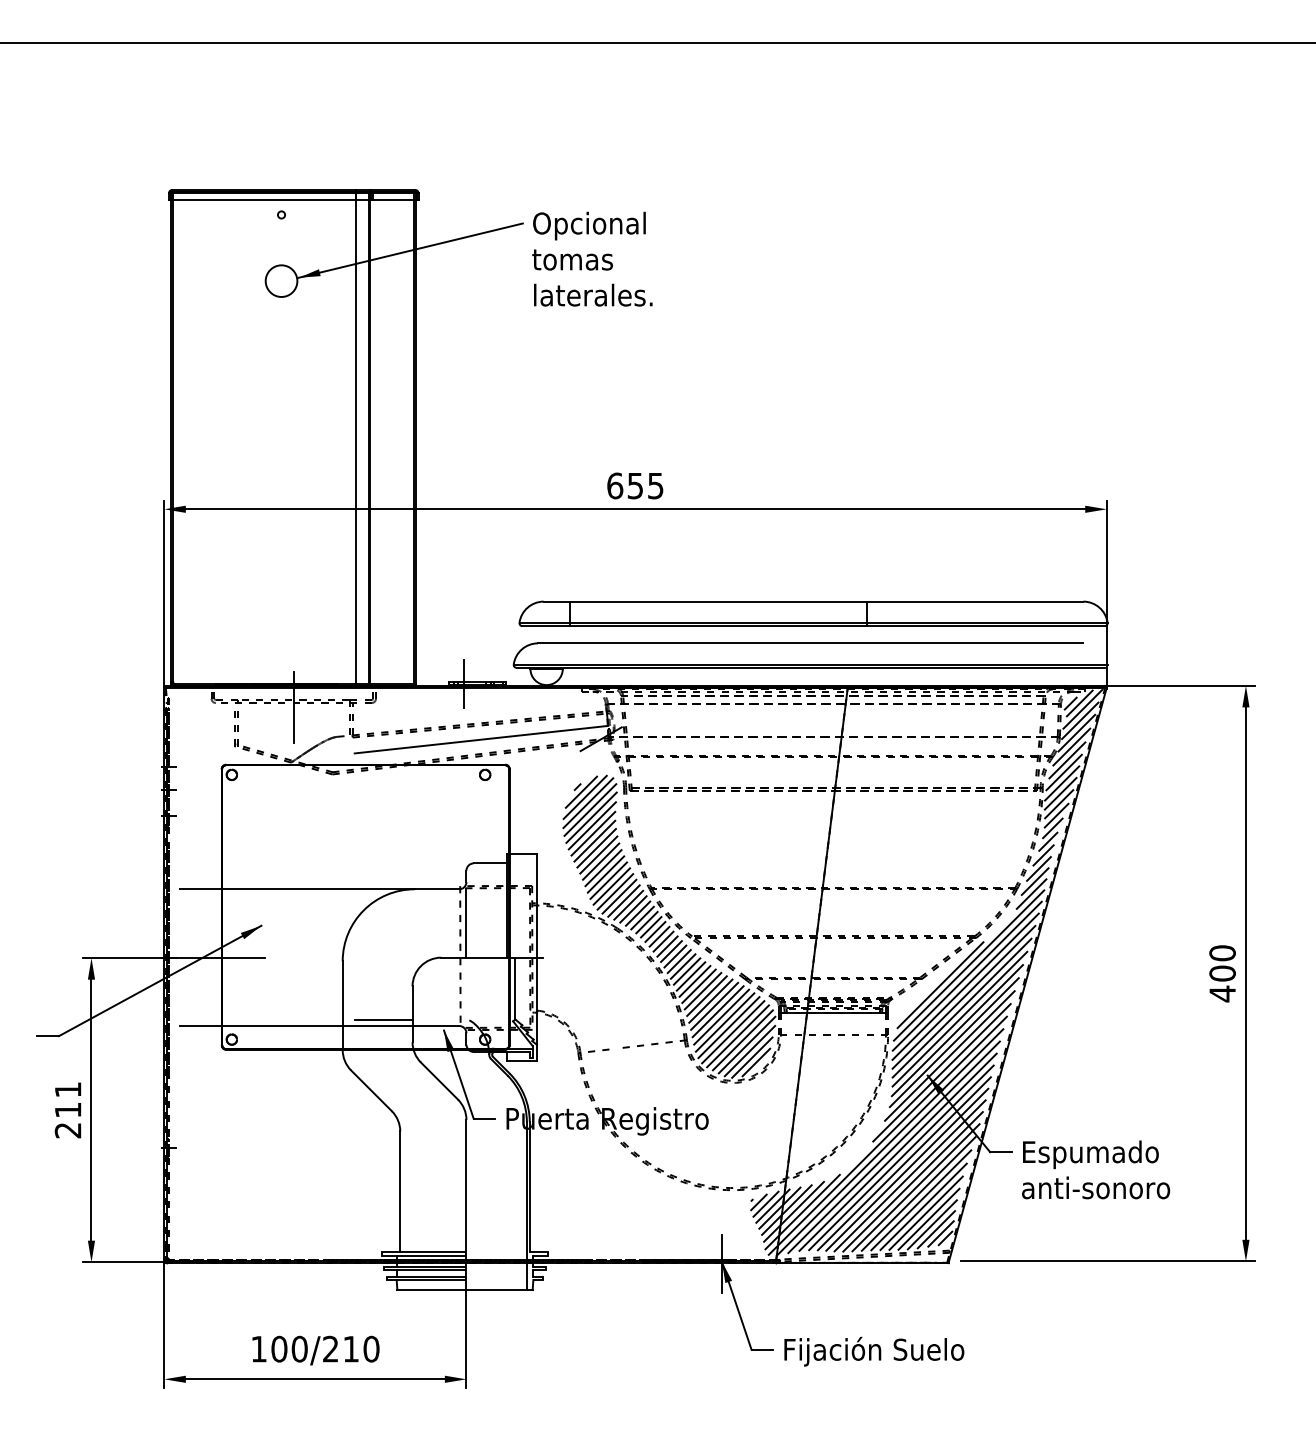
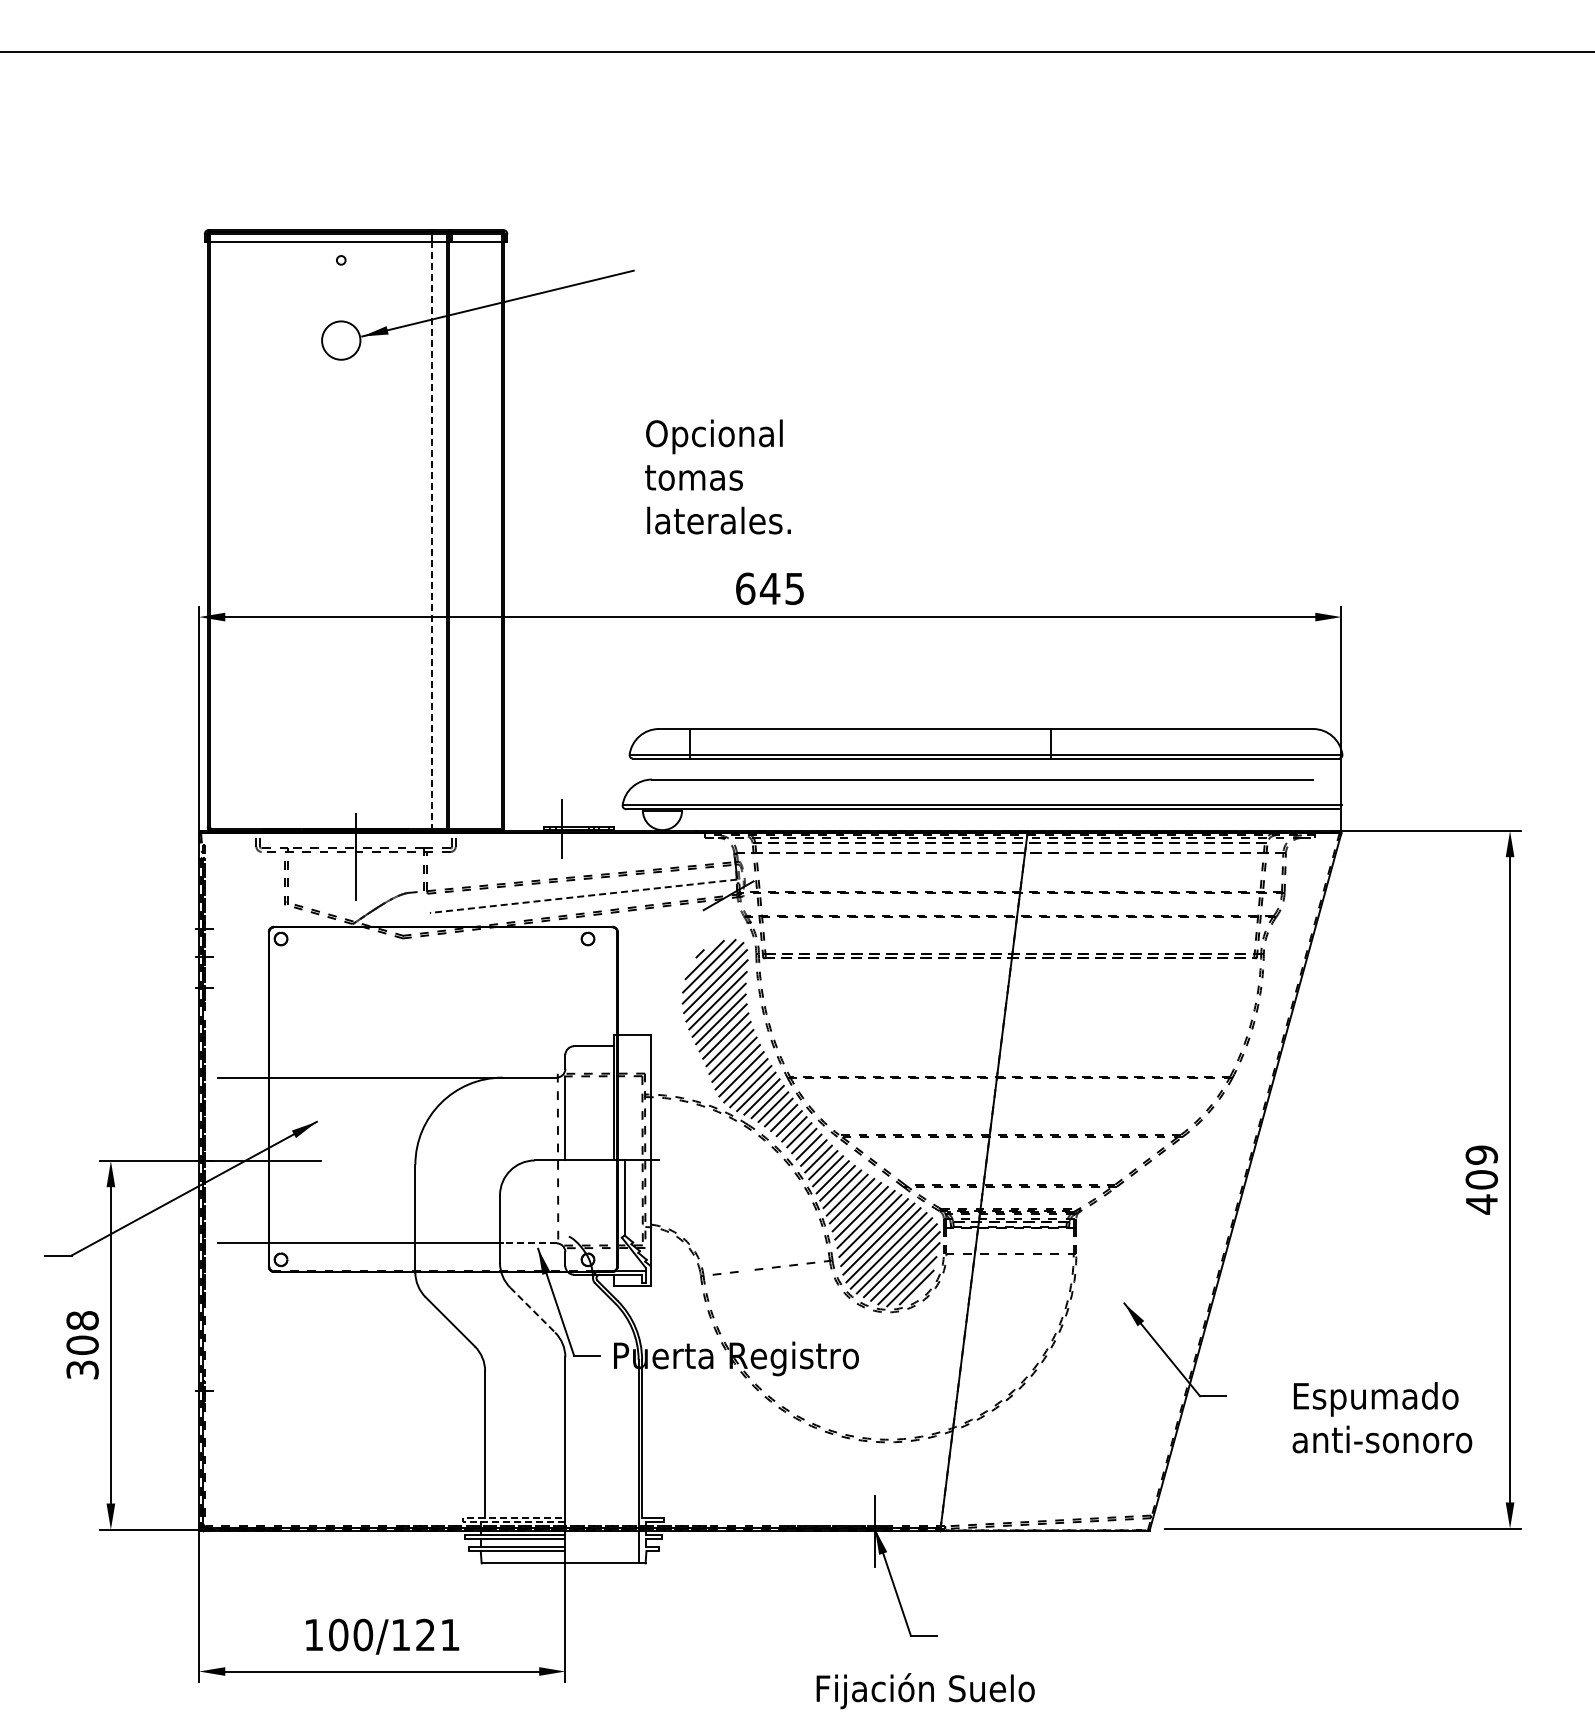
text: (591, 258) -> (717, 476), moved
line: (356, 438) -> (432, 531), solid -> dashed
text: (634, 486) -> (769, 589), 655 -> 645
line: (481, 739) -> (583, 896), solid -> dashed
text: (1222, 952) -> (1481, 1154), 400 -> 409
hatch: (926, 972) -> (1123, 1178), removed
line: (384, 1020) -> (465, 1236), removed
line: (436, 1026) -> (529, 1243), solid -> dashed
line: (439, 1081) -> (532, 1310), solid -> dashed
text: (68, 1110) -> (82, 1345), 211 -> 308
text: (1096, 1169) -> (1382, 1417), moved
line: (382, 1253) -> (463, 1519), solid -> dashed
text: (351, 1348) -> (425, 1634), 100/210 -> 100/121
text: (874, 1352) -> (925, 1691), moved

